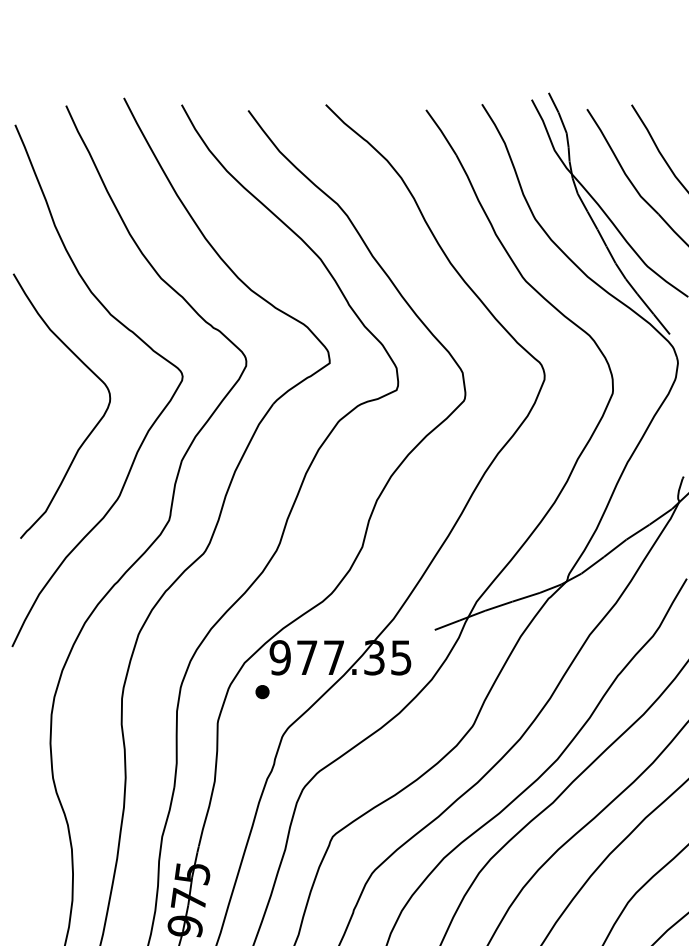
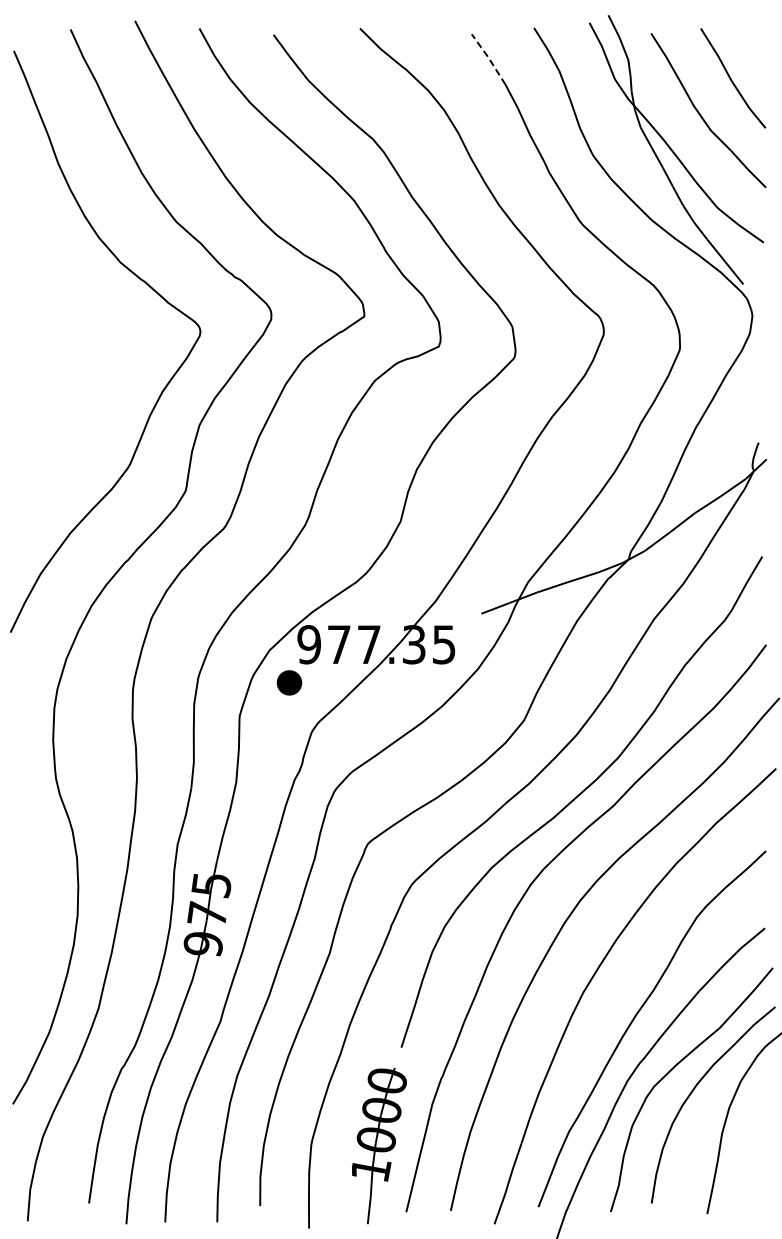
line: (441, 131) -> (488, 58), solid -> dashed
curve: (92, 429) -> (99, 390), removed
part: (262, 691) -> (289, 682), size x1.6

